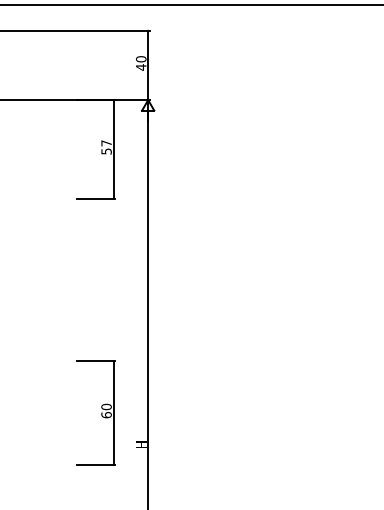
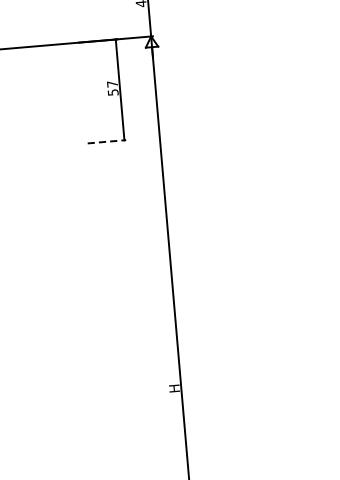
line: (96, 198) -> (107, 141), solid -> dashed
part: (95, 412) -> (124, 359), removed

